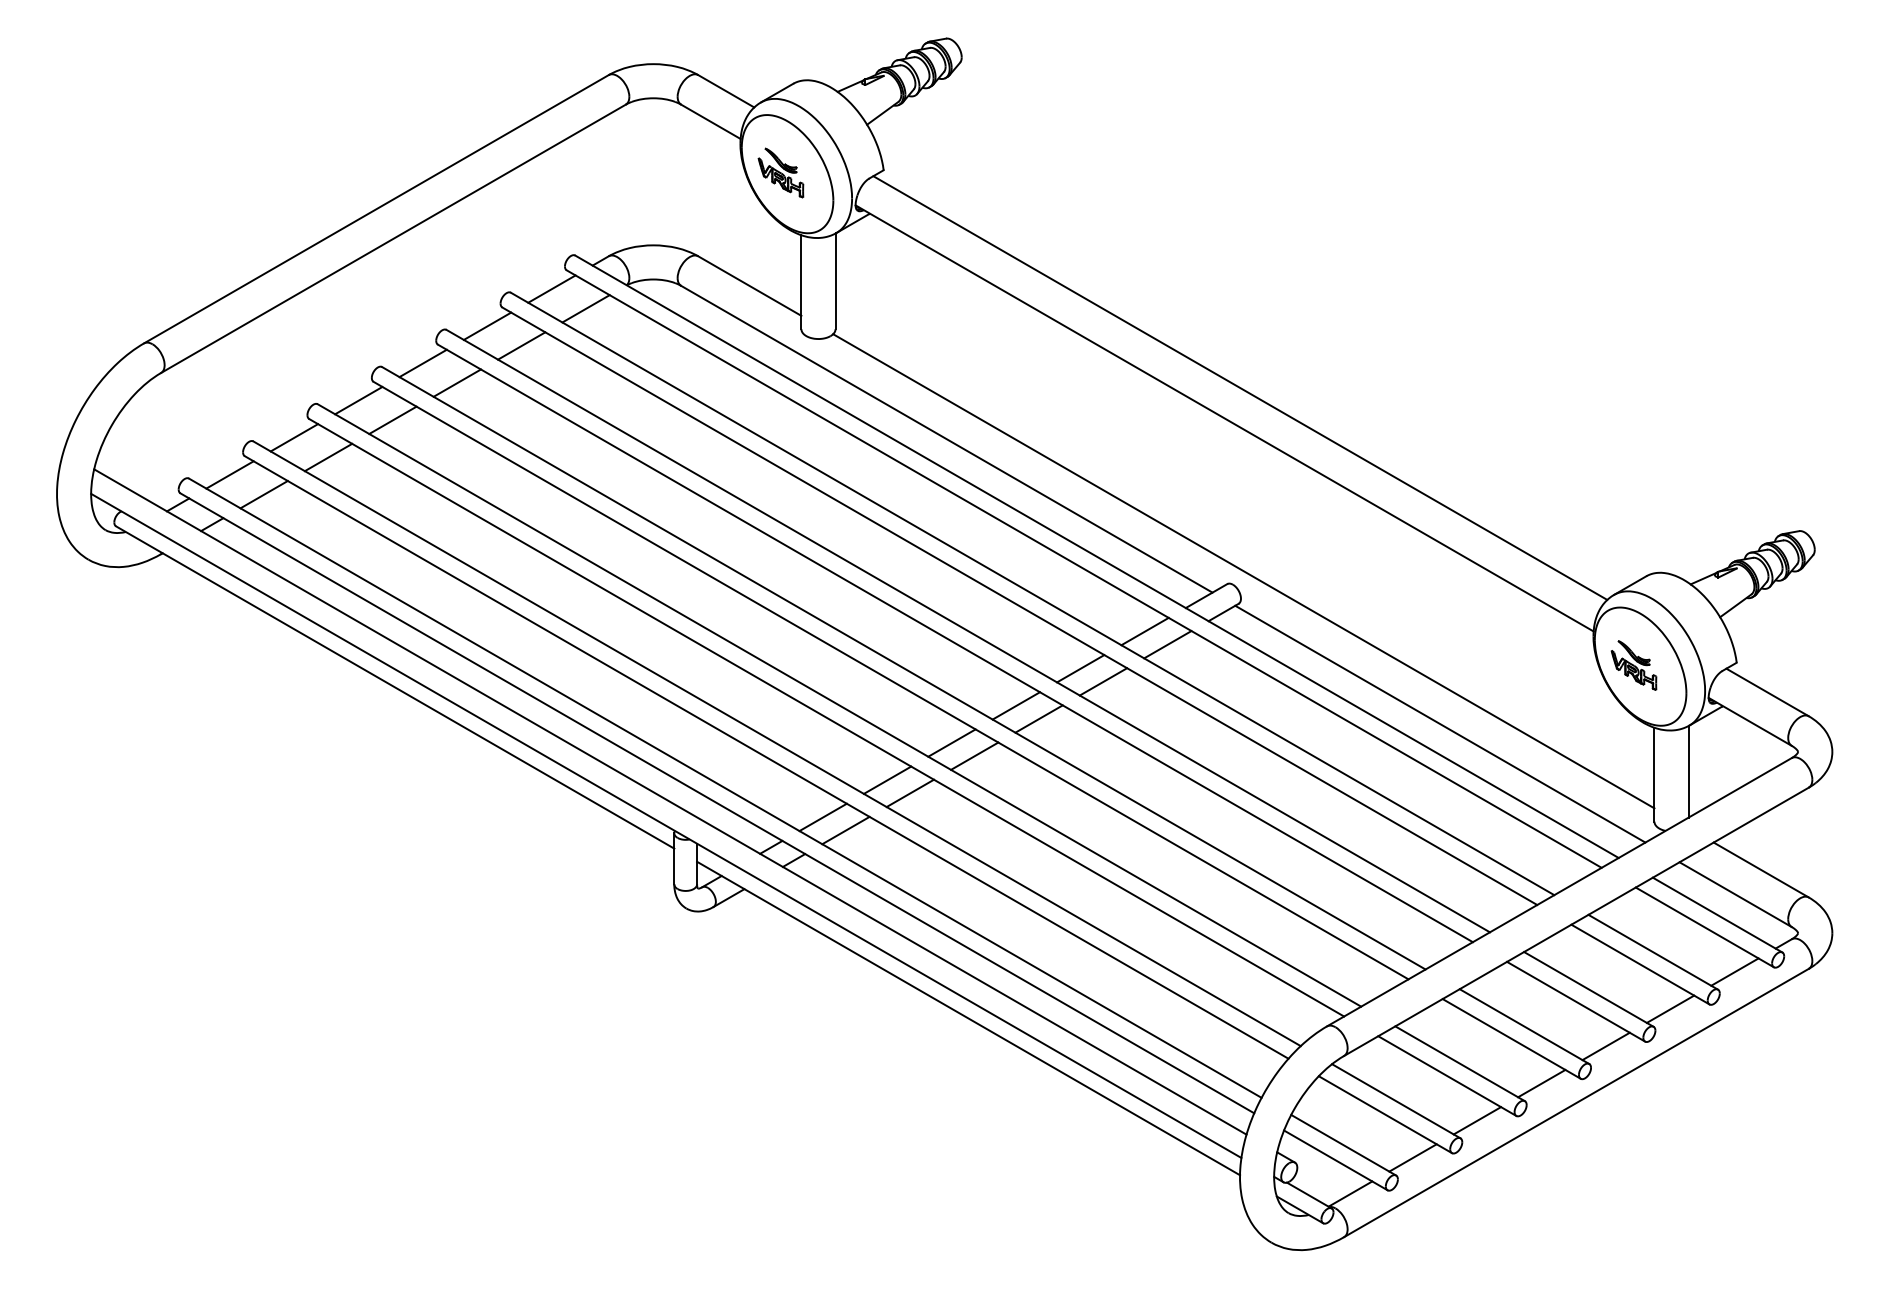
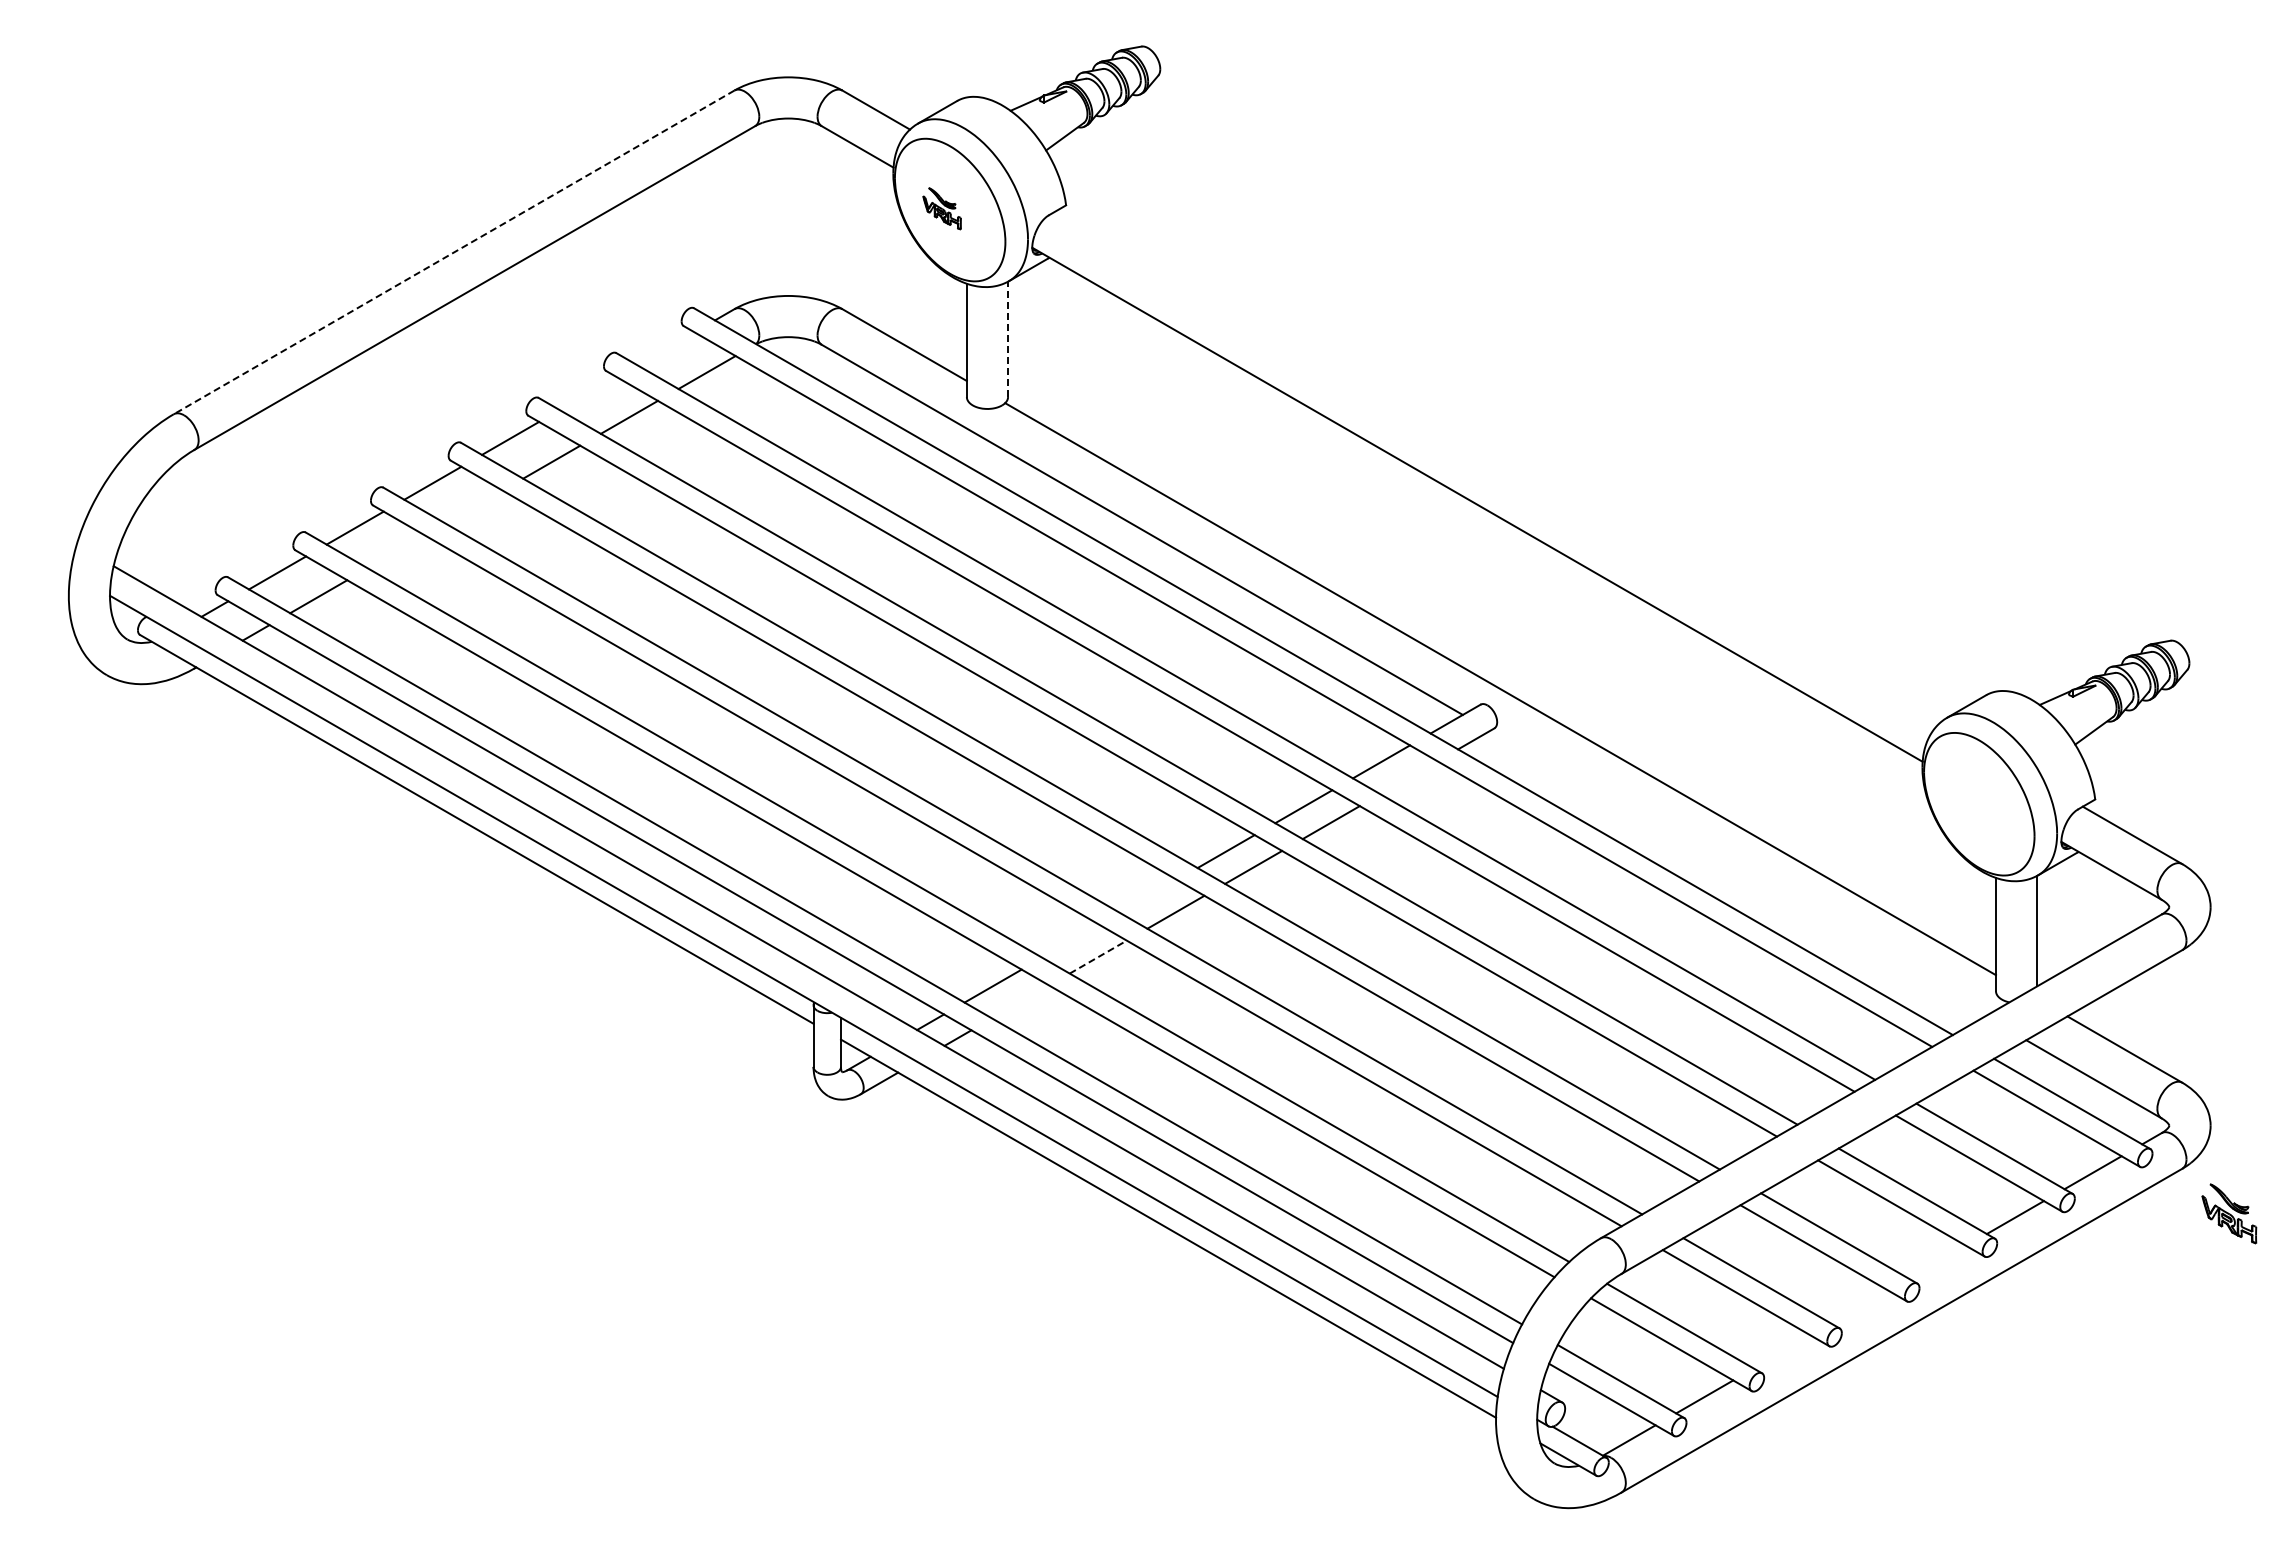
part: (780, 172) -> (941, 208), size x0.7
line: (376, 209) -> (454, 252), solid -> dashed
line: (835, 281) -> (1008, 339), solid -> dashed
line: (551, 288) -> (665, 348), removed
line: (486, 326) -> (587, 393), removed
line: (1240, 387) -> (1496, 467), removed
line: (392, 419) -> (473, 506), removed
line: (327, 457) -> (395, 551), removed
line: (1167, 644) -> (1408, 777), removed
part: (1634, 665) -> (2229, 1213), moved
line: (1440, 724) -> (1737, 873), removed
line: (951, 742) -> (1148, 895), removed
line: (887, 779) -> (1070, 940), removed
line: (910, 793) -> (1098, 957), solid -> dashed
line: (845, 830) -> (1020, 1001), removed
line: (1605, 1045) -> (1937, 1261), removed
line: (1541, 1082) -> (1859, 1306), removed
line: (1476, 1120) -> (1781, 1351), removed

